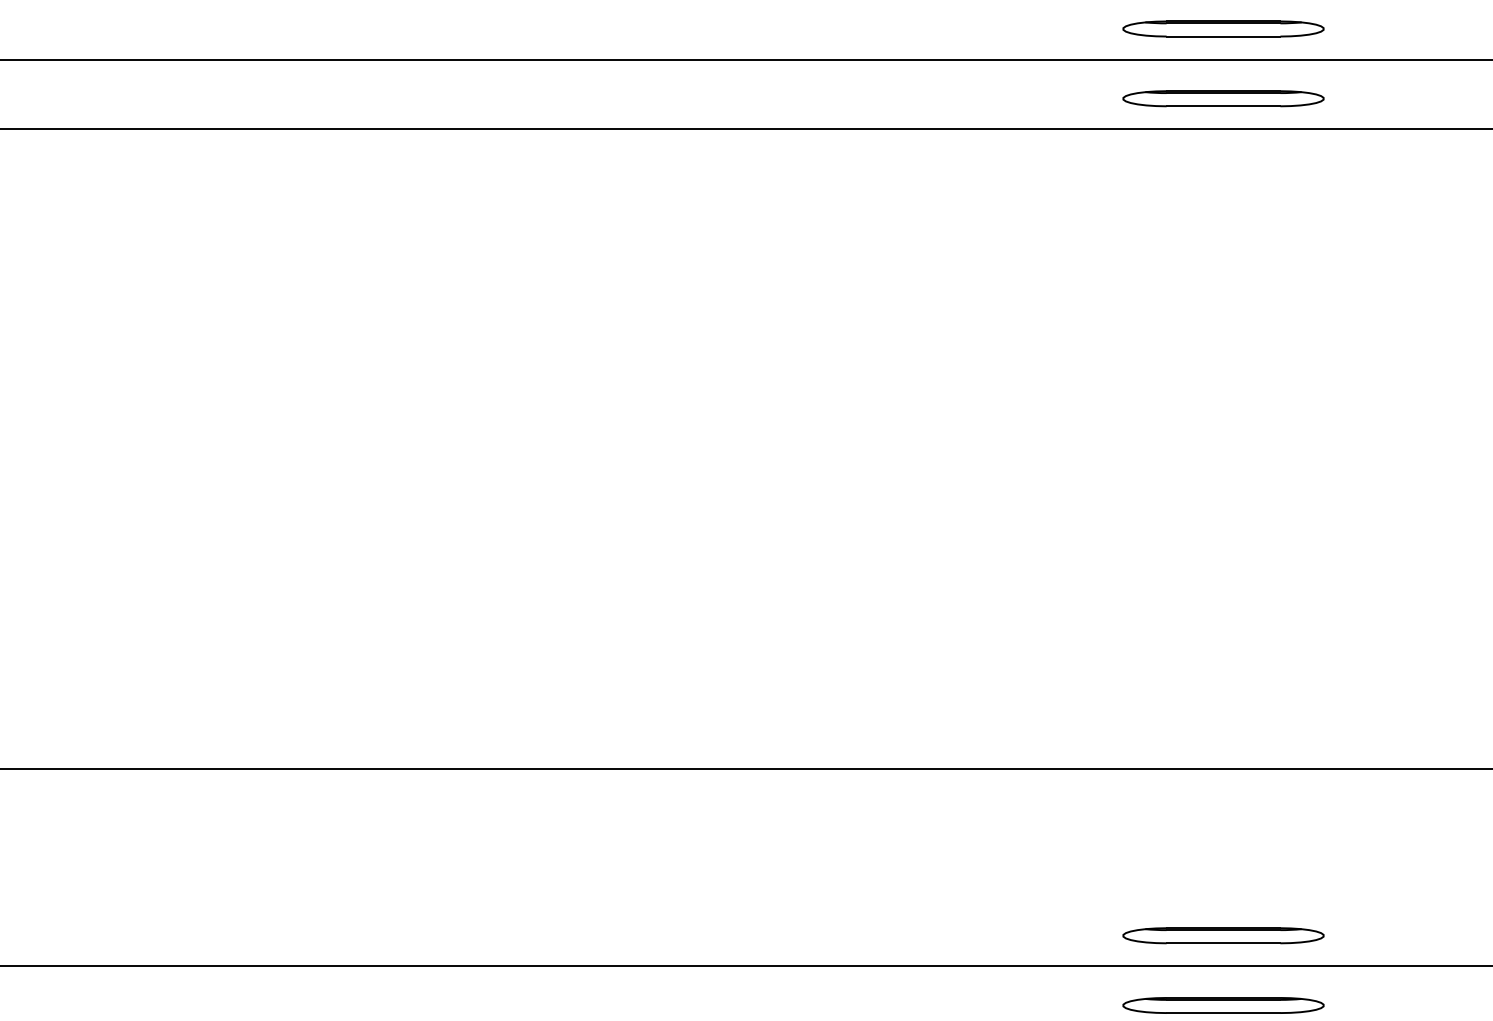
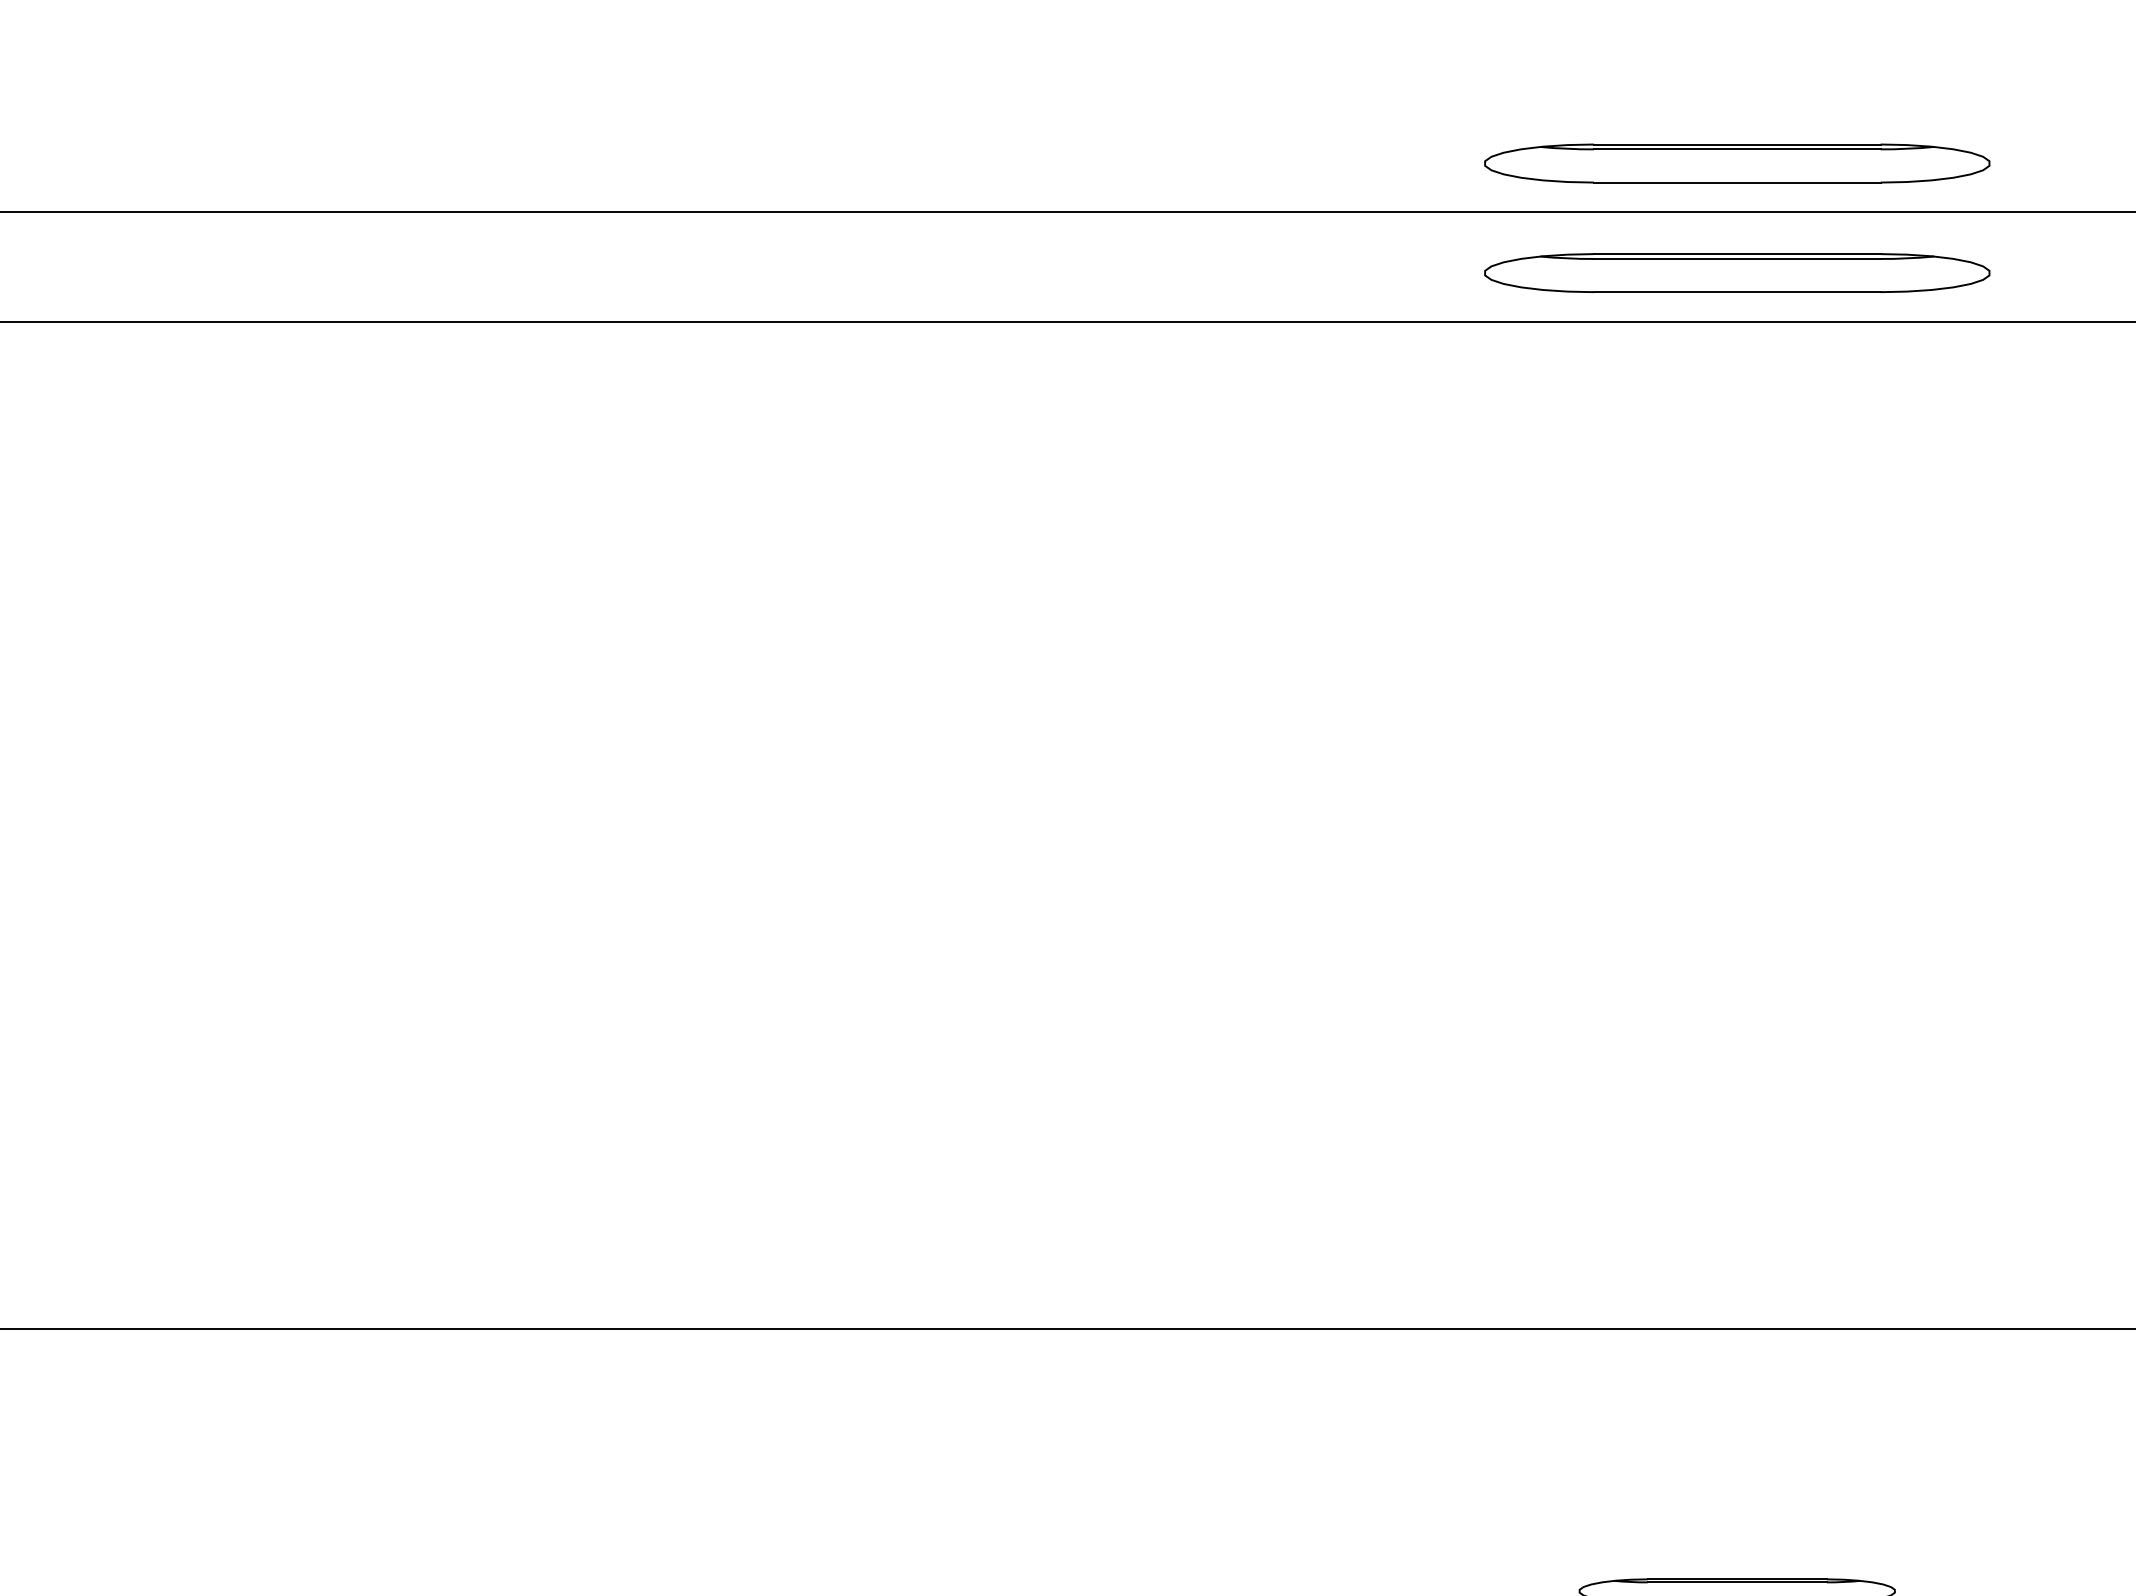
part: (1223, 28) -> (1737, 162), size x1.6
part: (1223, 98) -> (1737, 272), size x1.6

